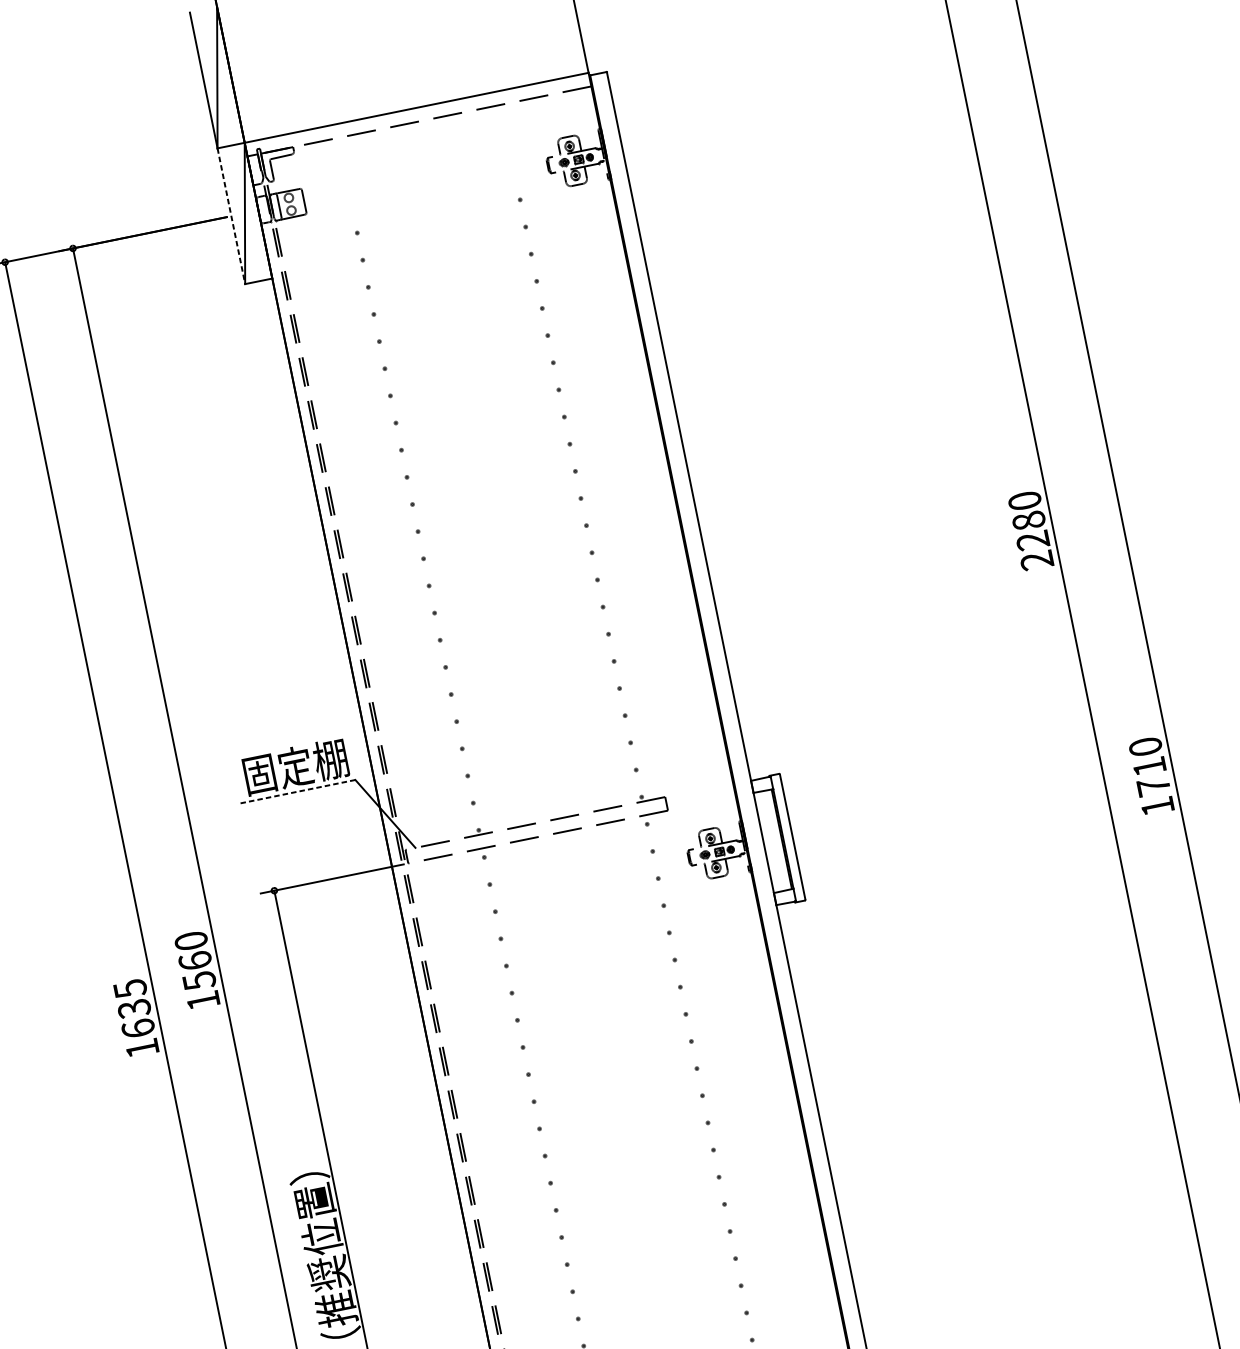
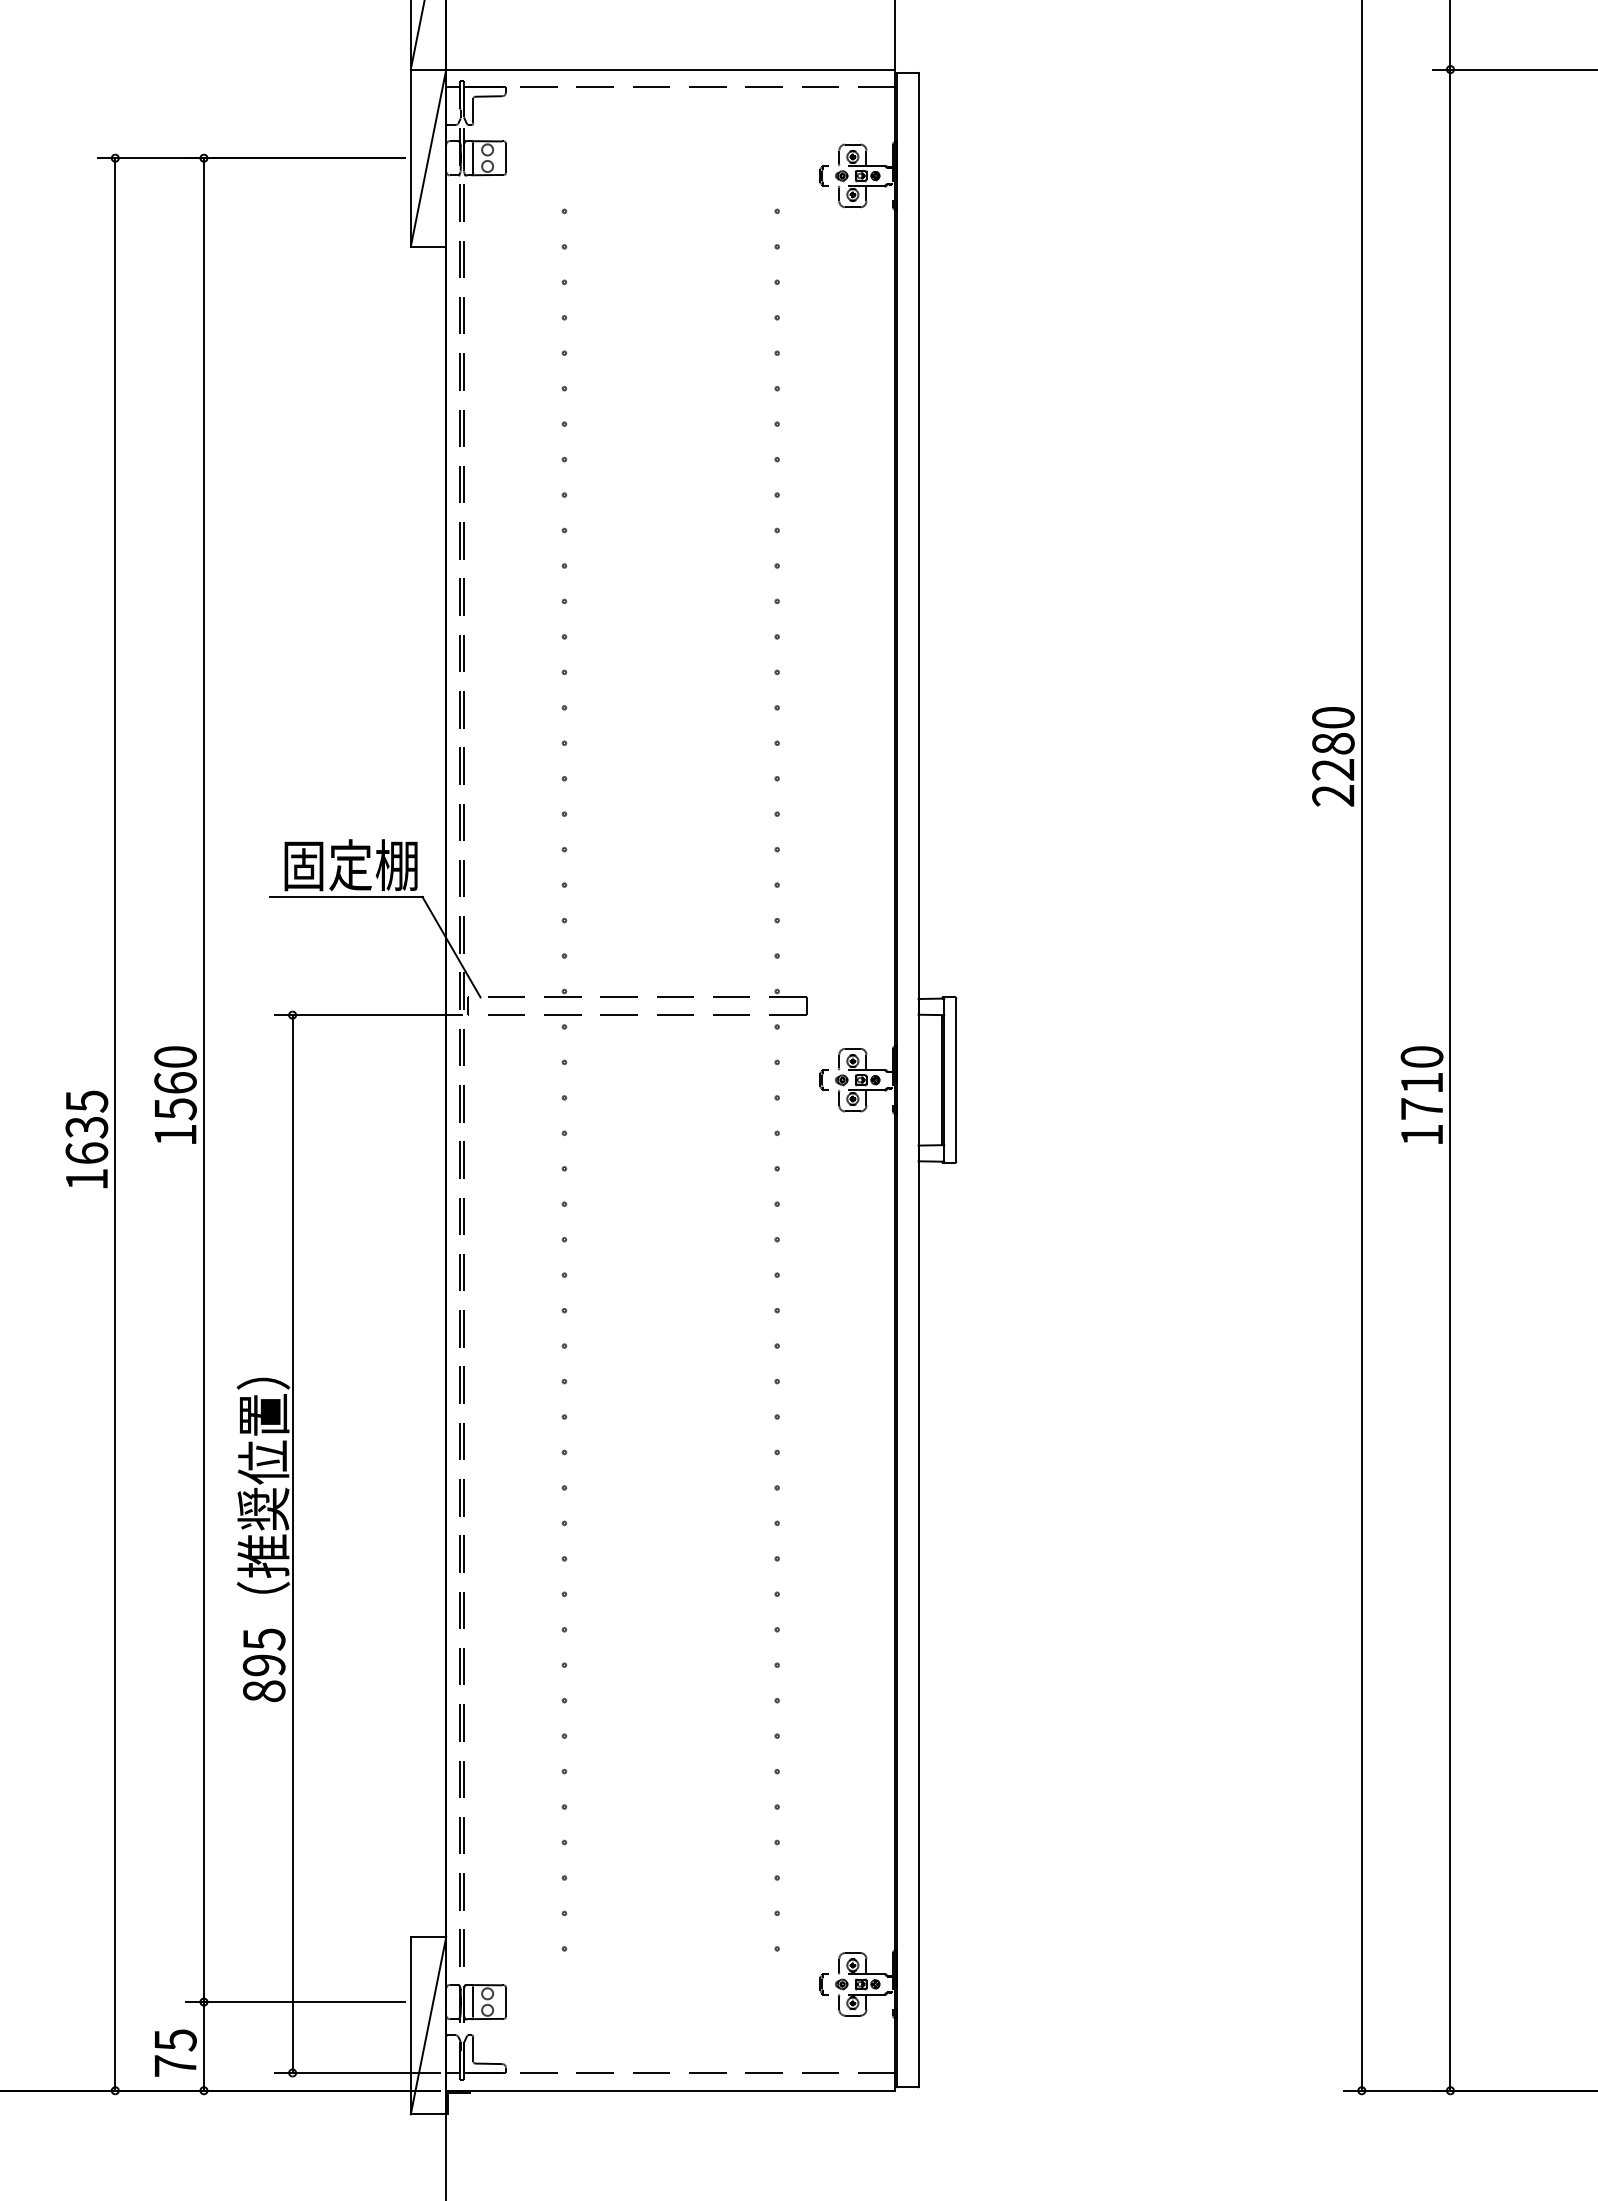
line: (231, 216) -> (410, 158), dashed -> solid
line: (296, 791) -> (345, 896), dashed -> solid

